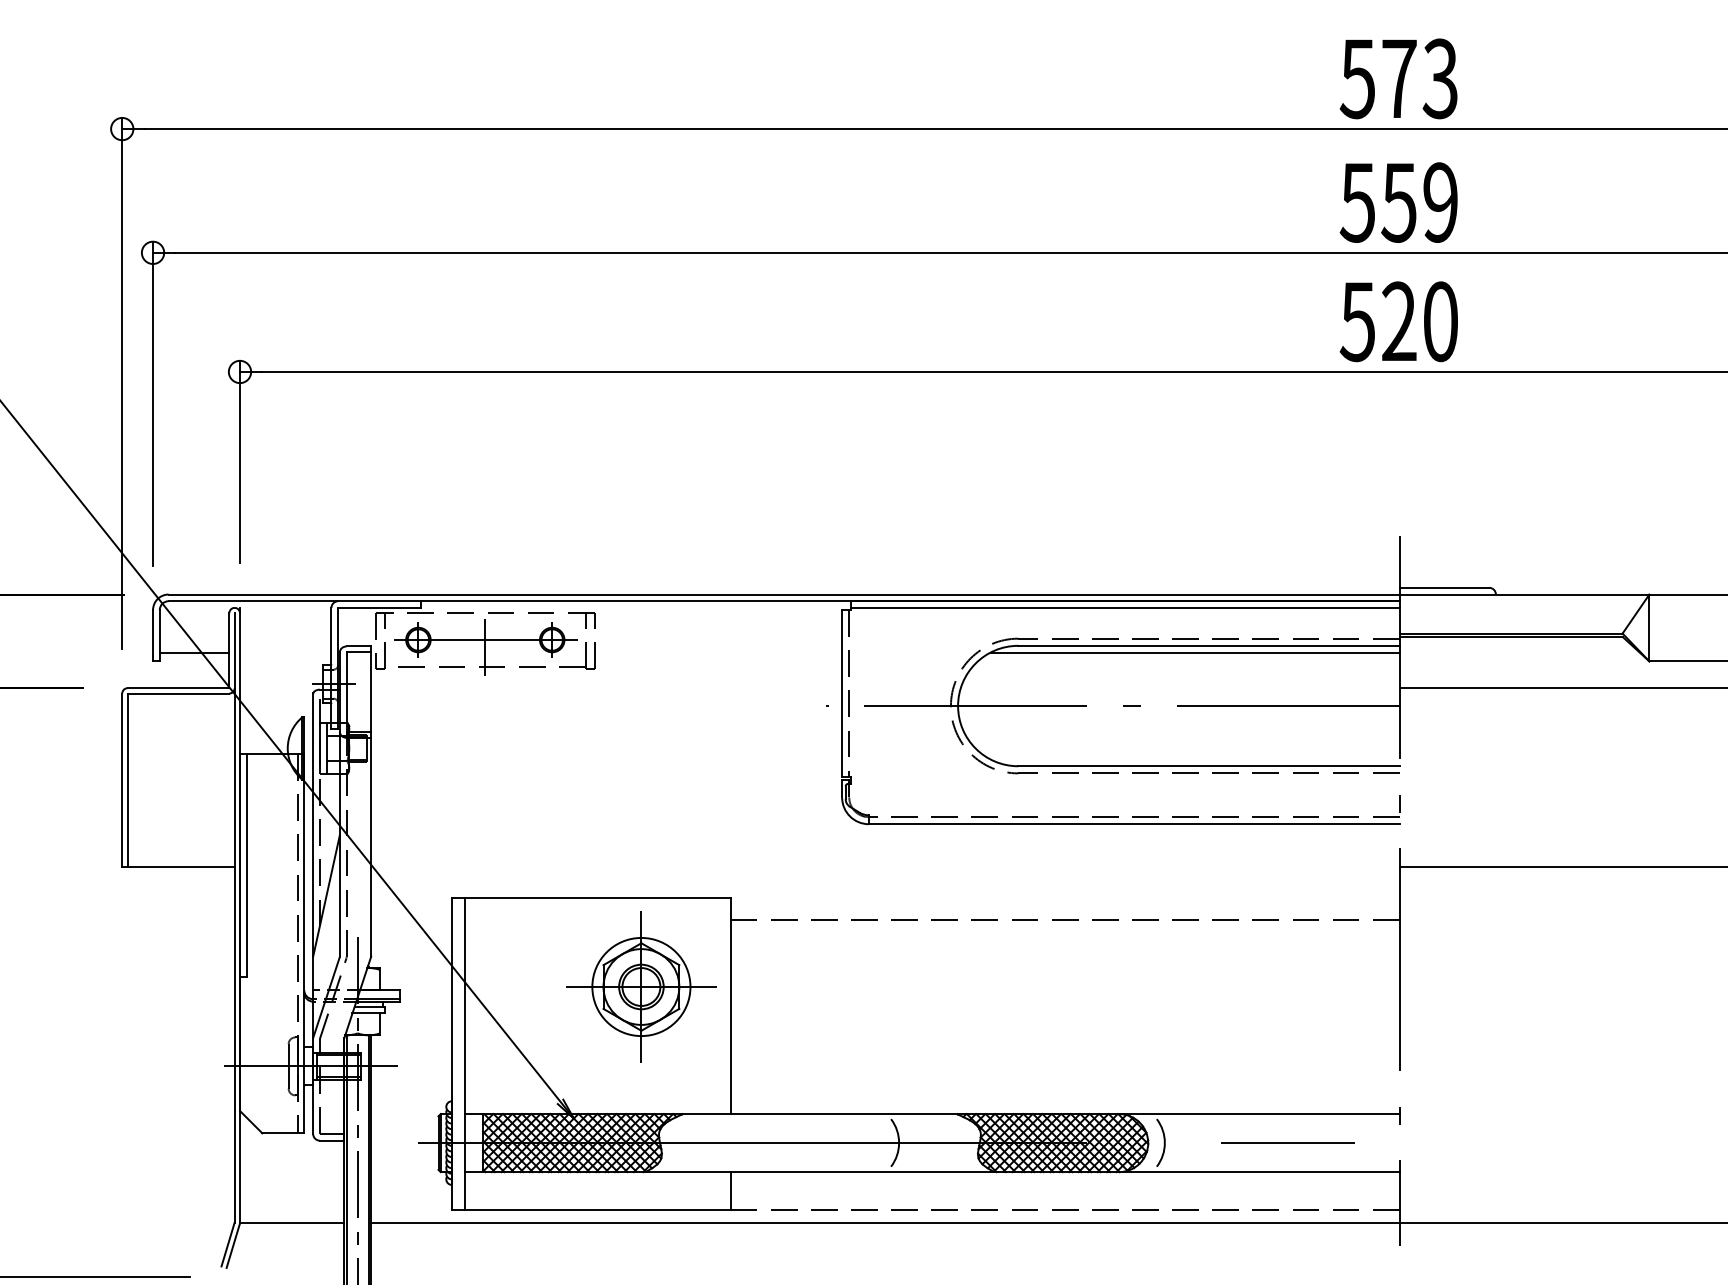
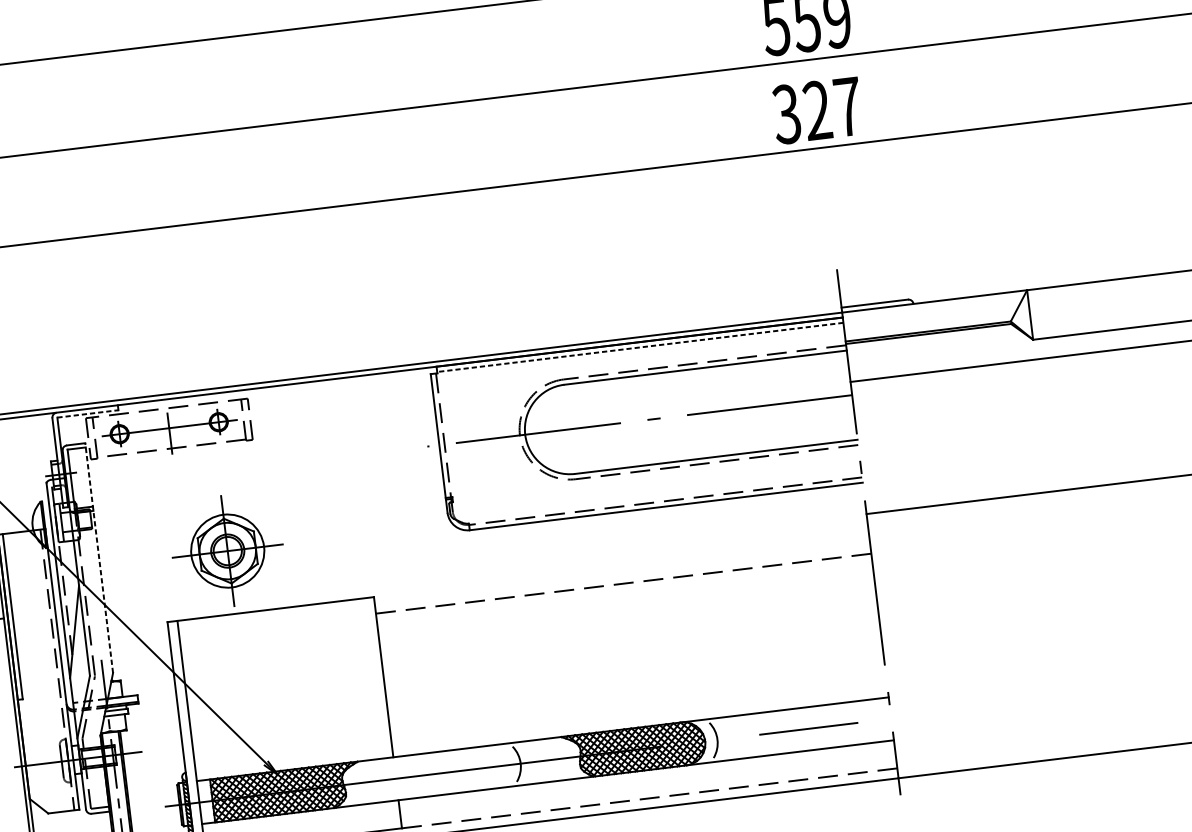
text: (1399, 321) -> (817, 110), 520 -> 327
line: (379, 607) -> (87, 413), solid -> dashed
line: (1124, 608) -> (639, 347), solid -> dashed
line: (1194, 652) -> (695, 373), removed
line: (371, 801) -> (99, 557), solid -> dashed
part: (641, 986) -> (227, 550), moved

